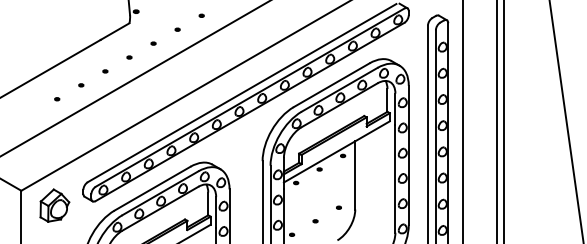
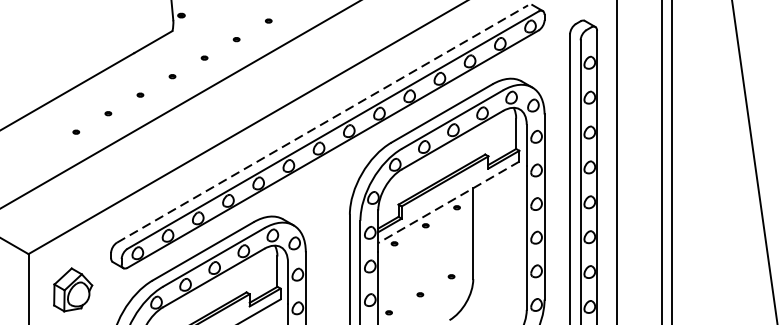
line: (242, 92) -> (323, 123), solid -> dashed
line: (336, 152) -> (448, 203), solid -> dashed
part: (54, 205) -> (72, 289), moved

